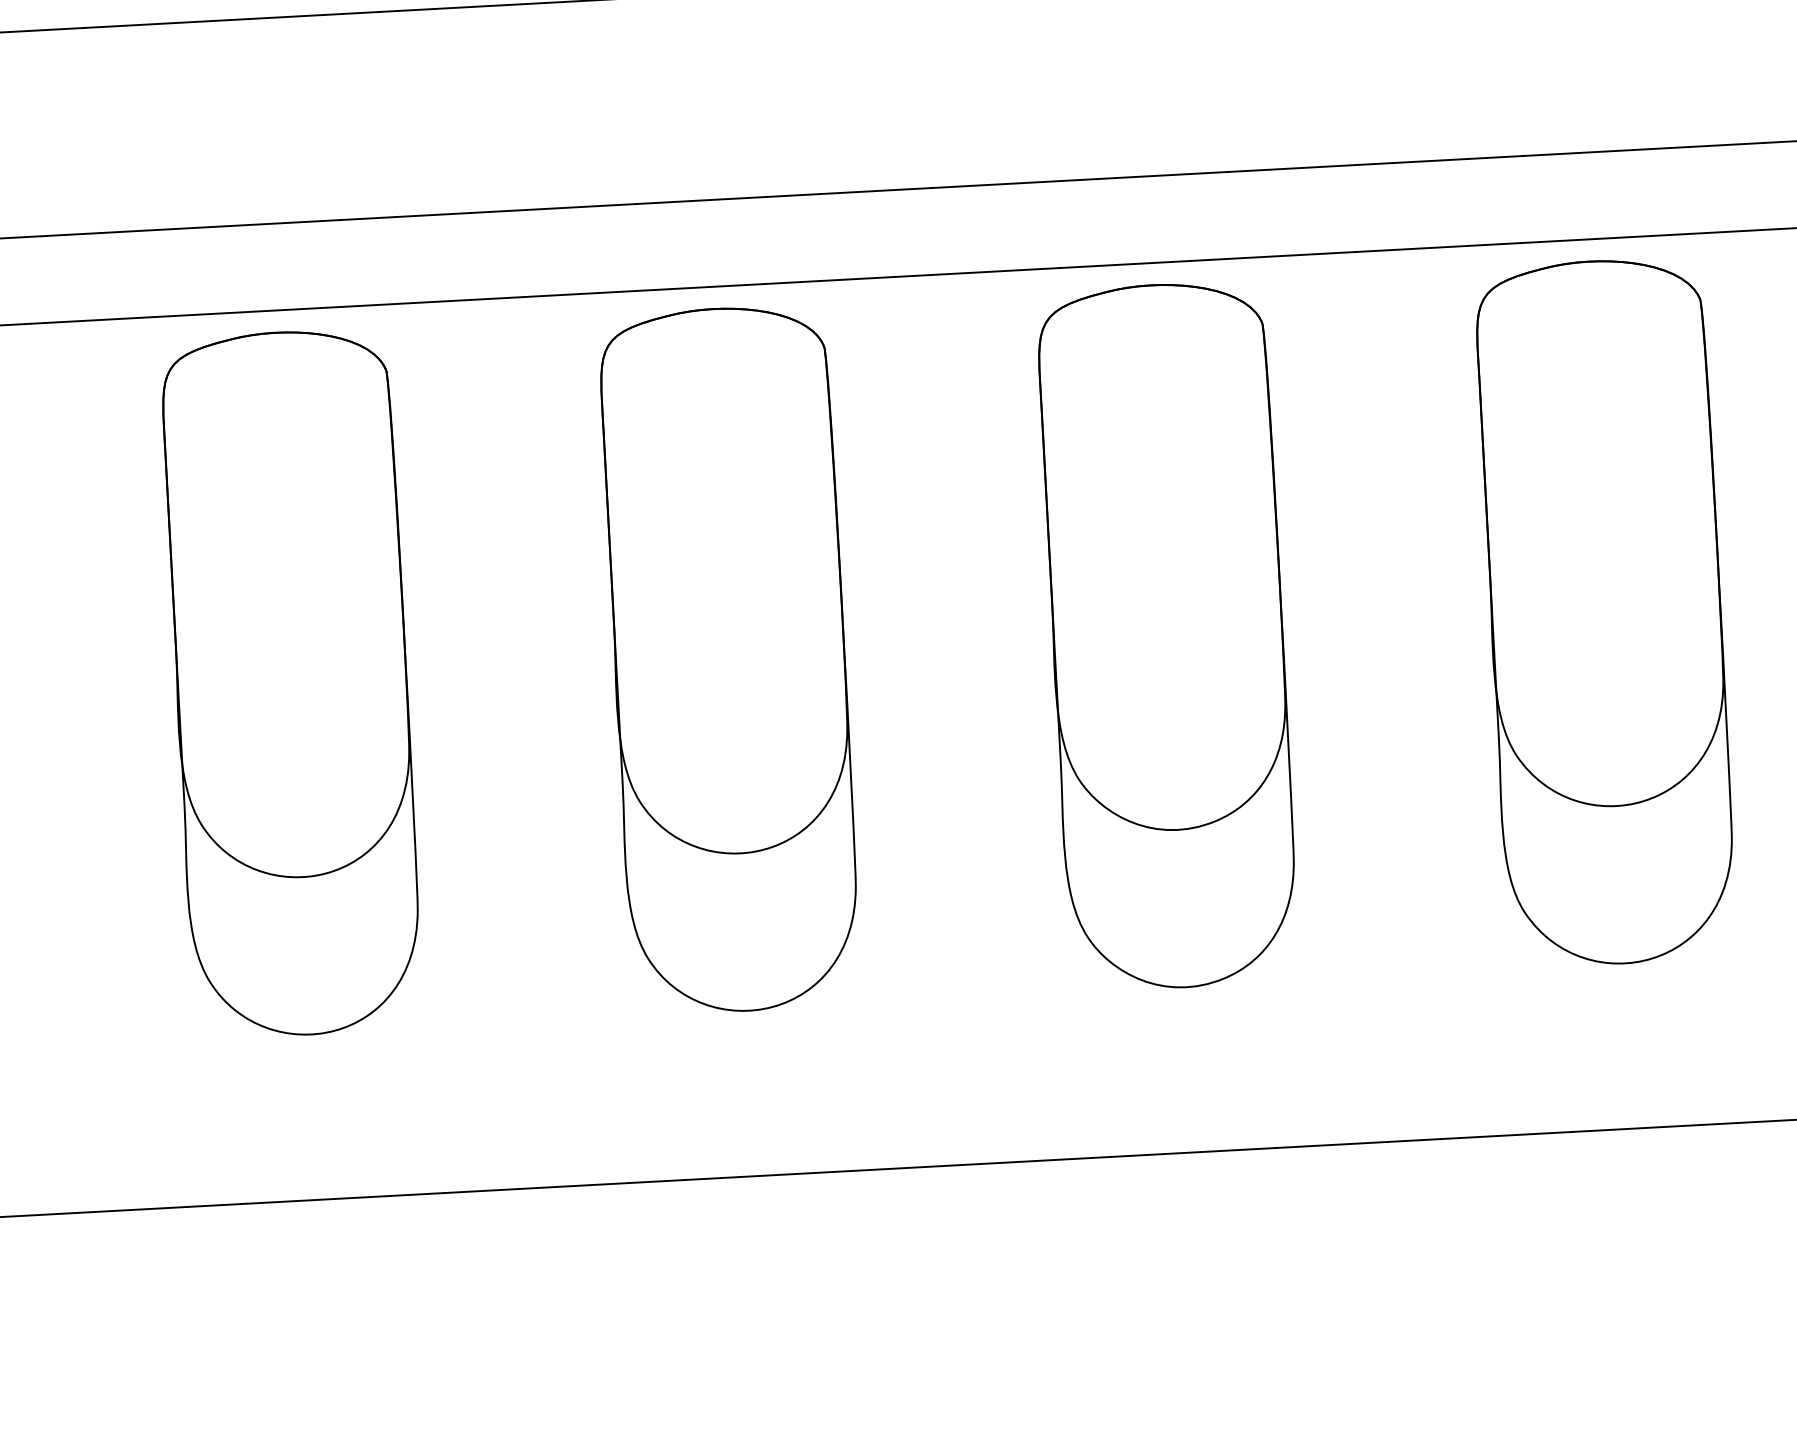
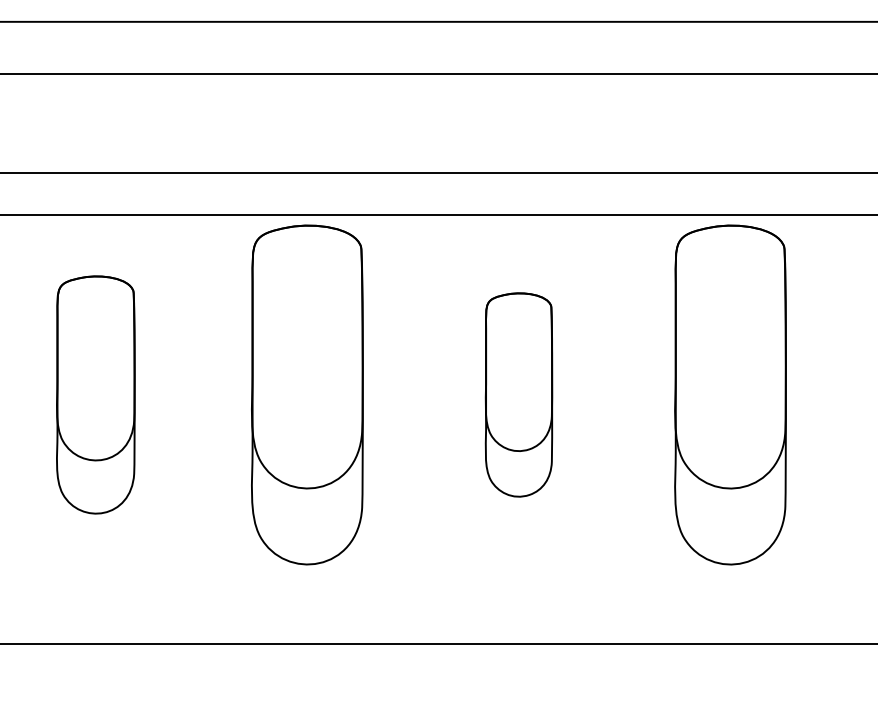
part: (1166, 635) -> (518, 394), size x0.6
part: (291, 682) -> (95, 394), size x0.7

